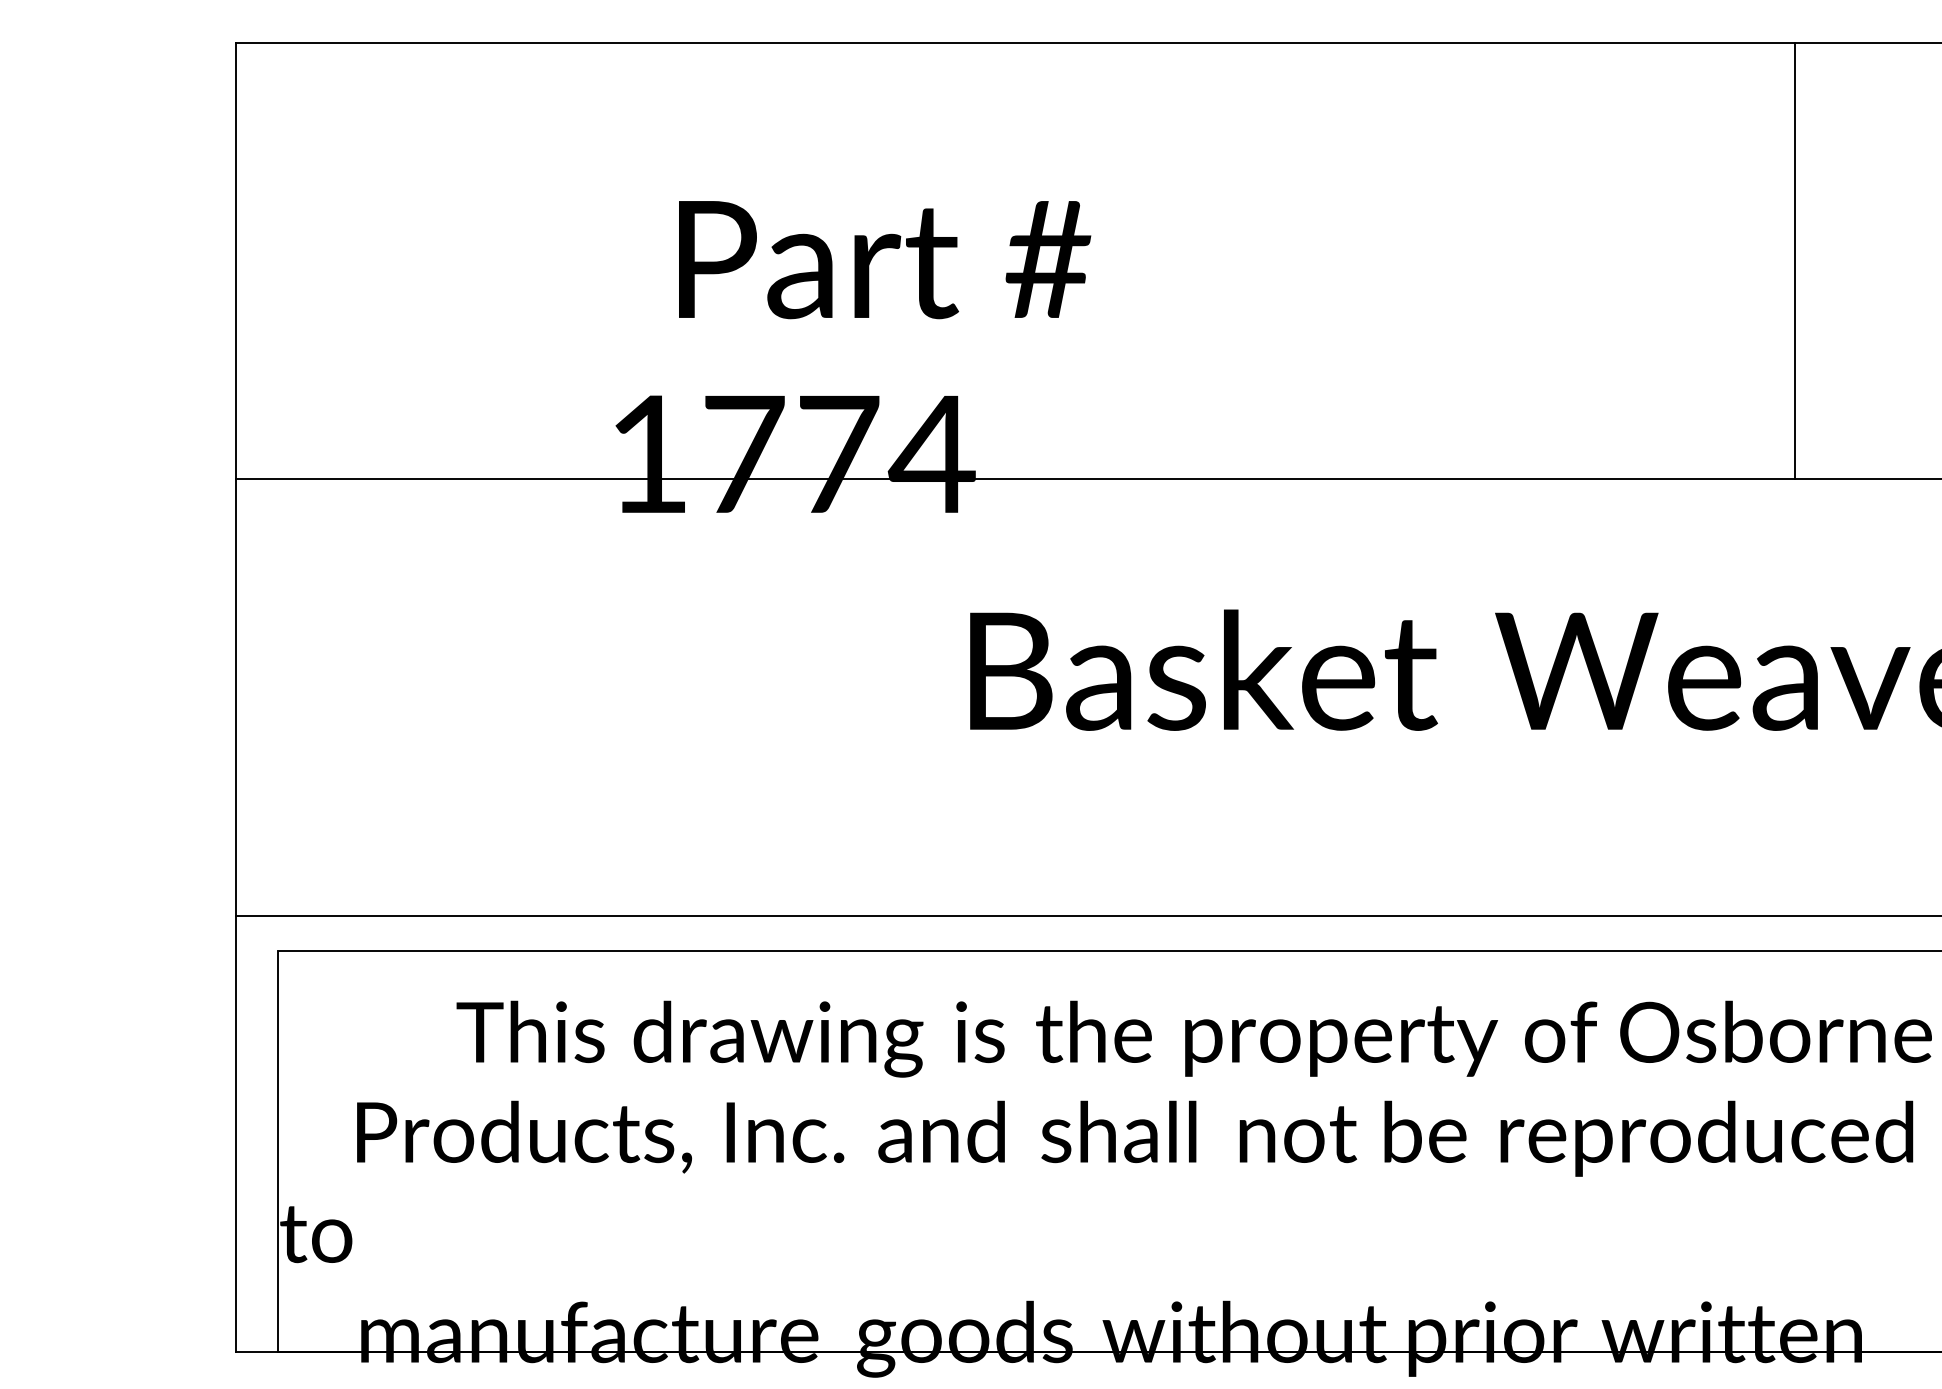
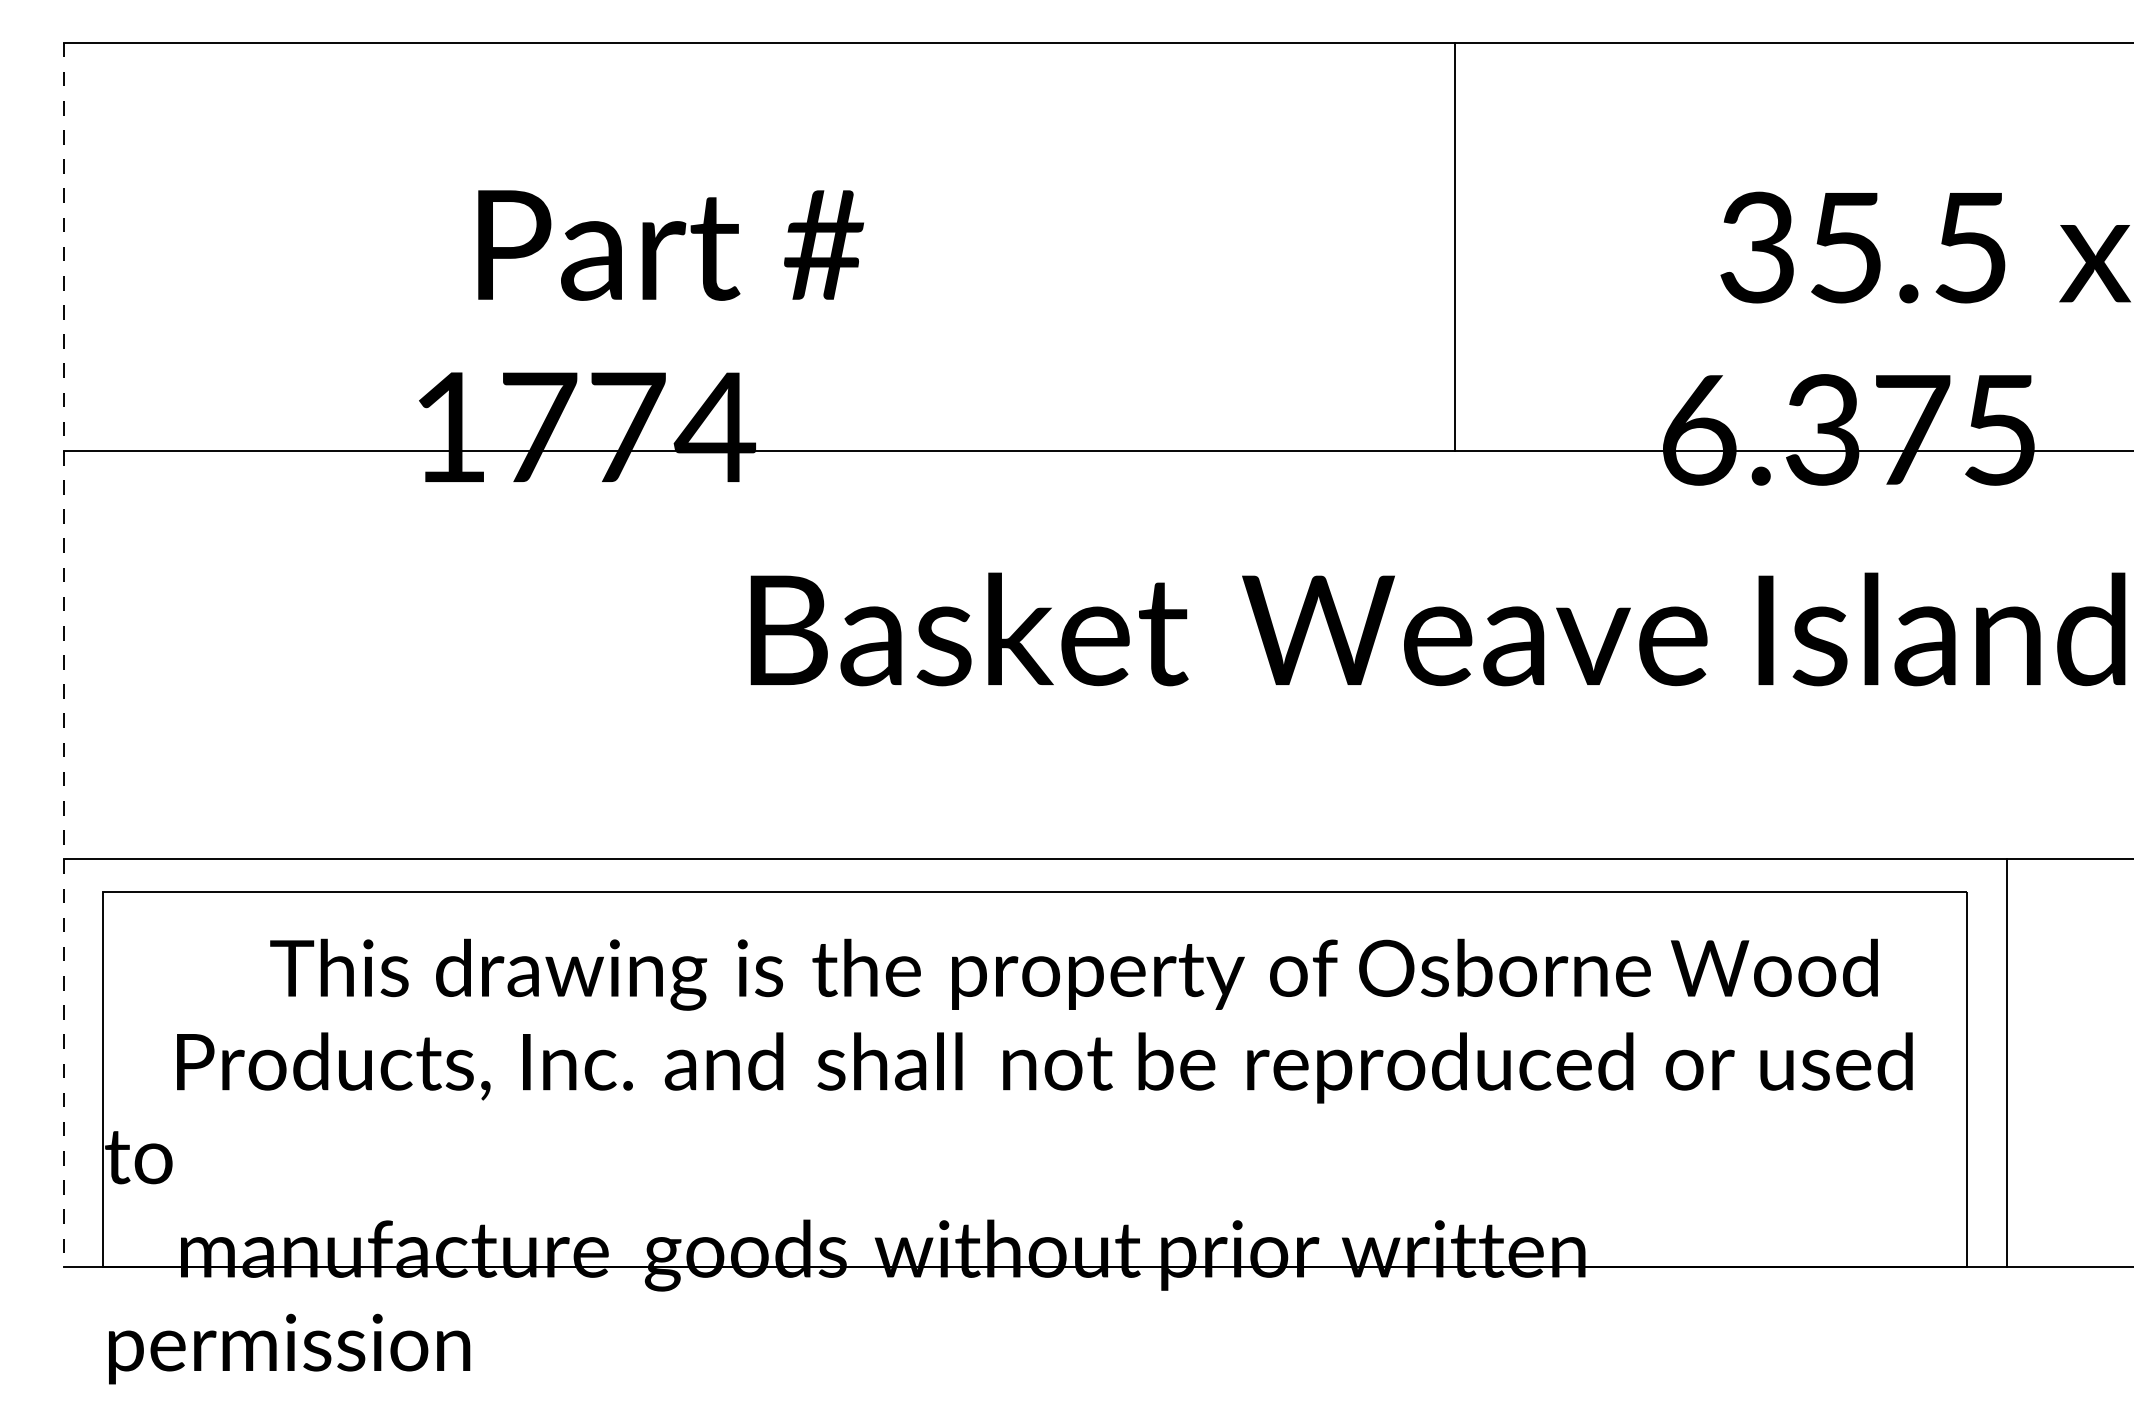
line: (1794, 261) -> (1454, 246), moved
line: (236, 698) -> (64, 655), solid -> dashed

